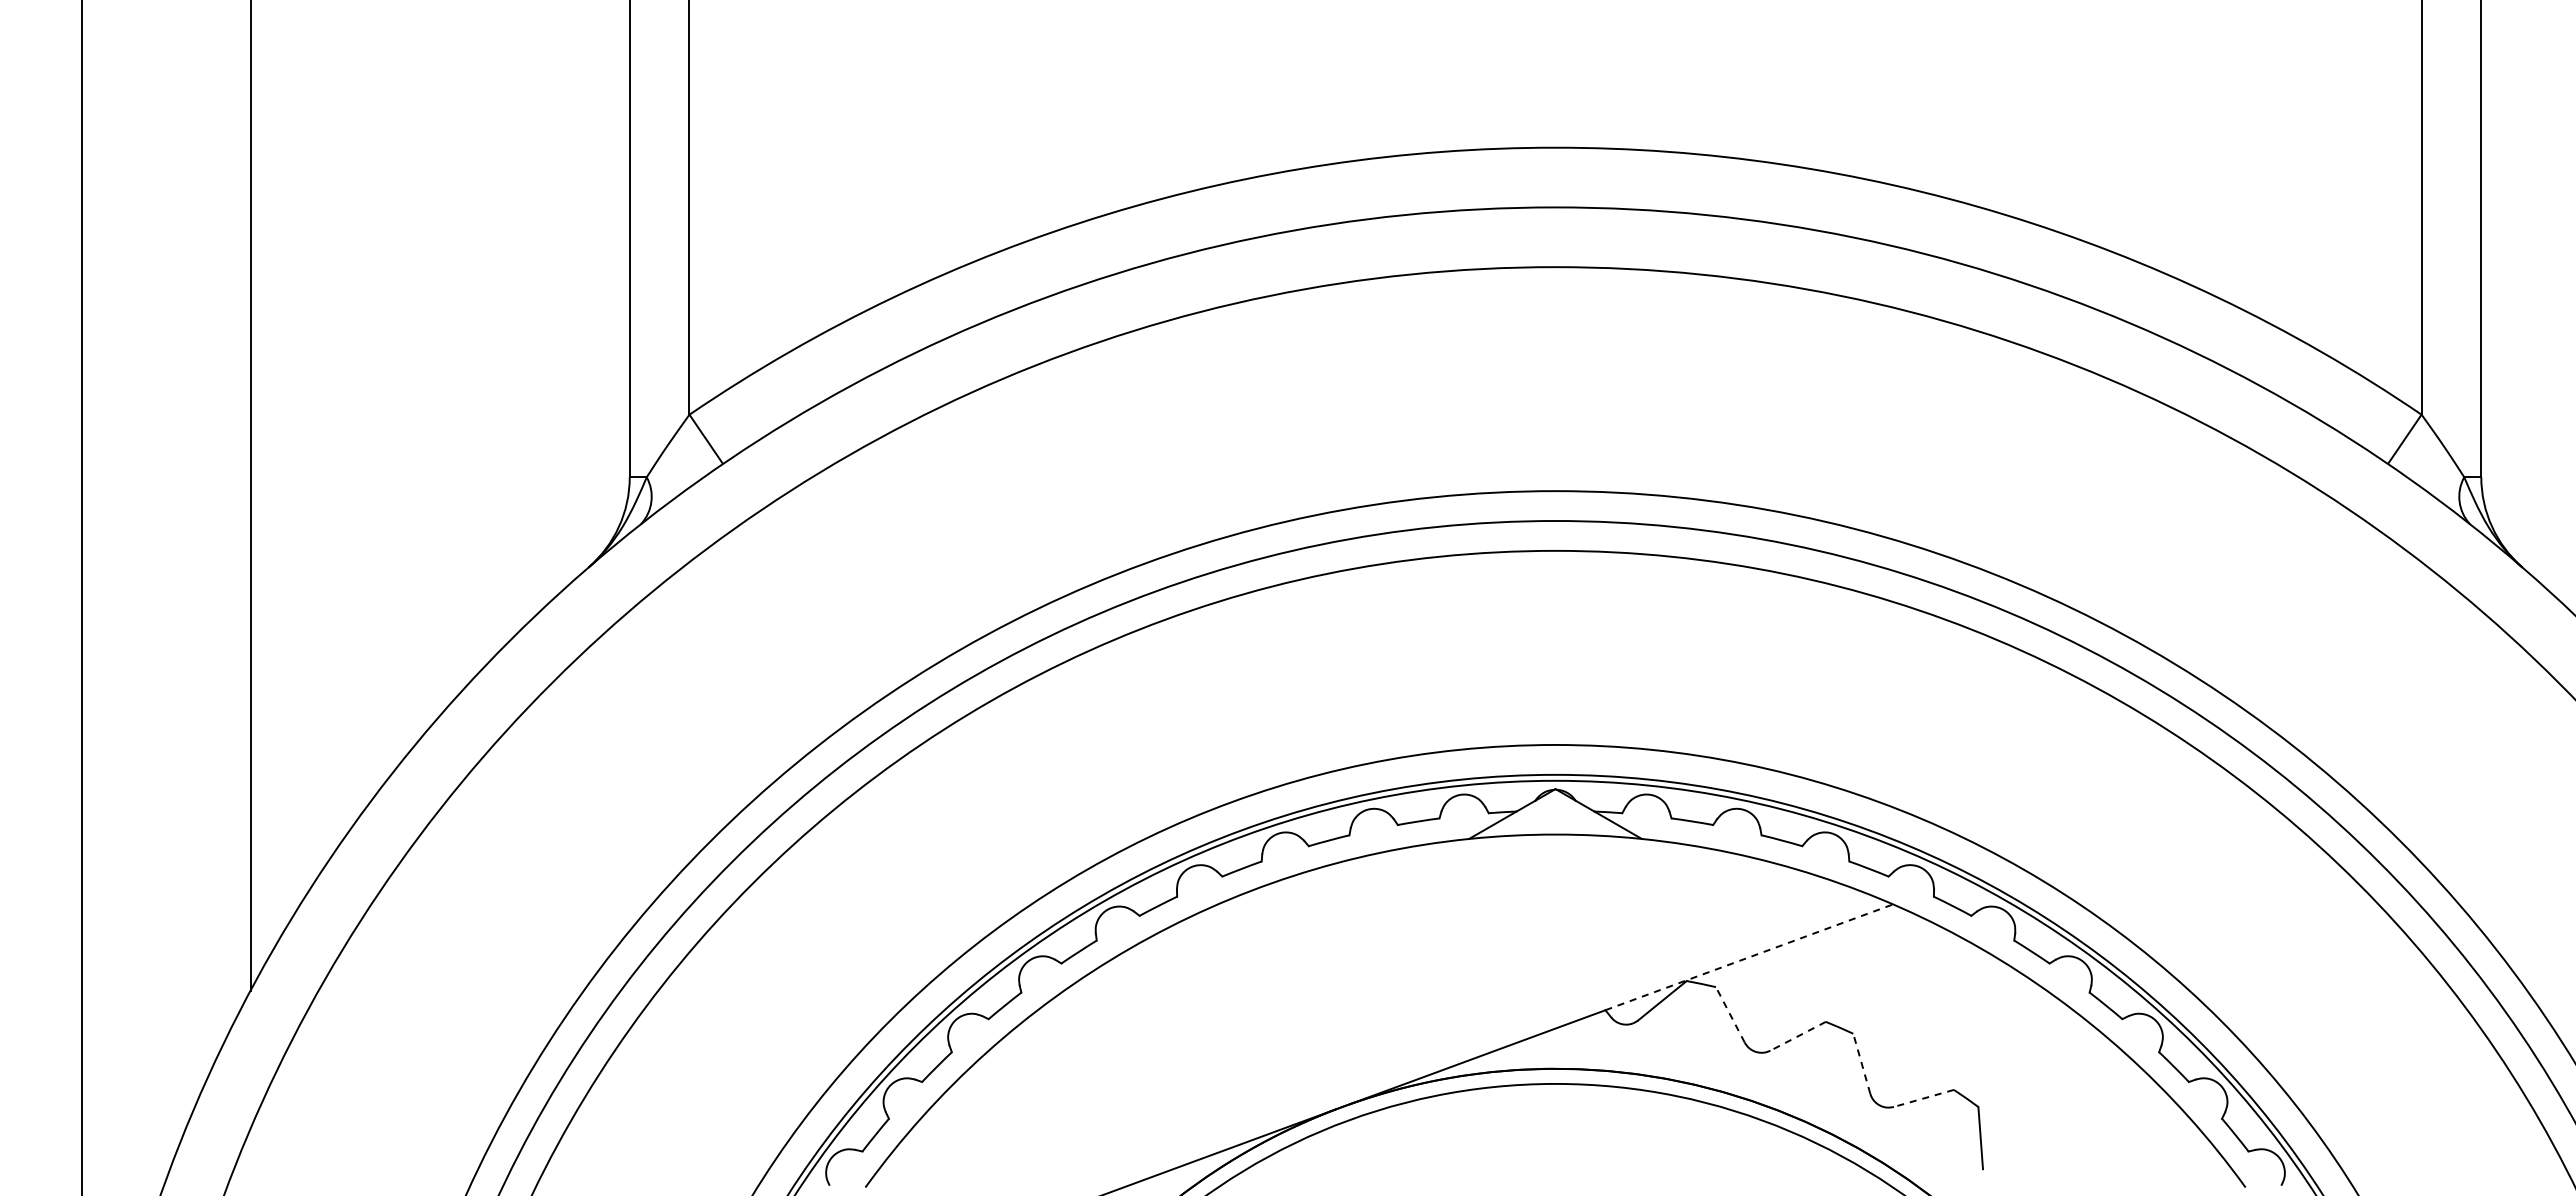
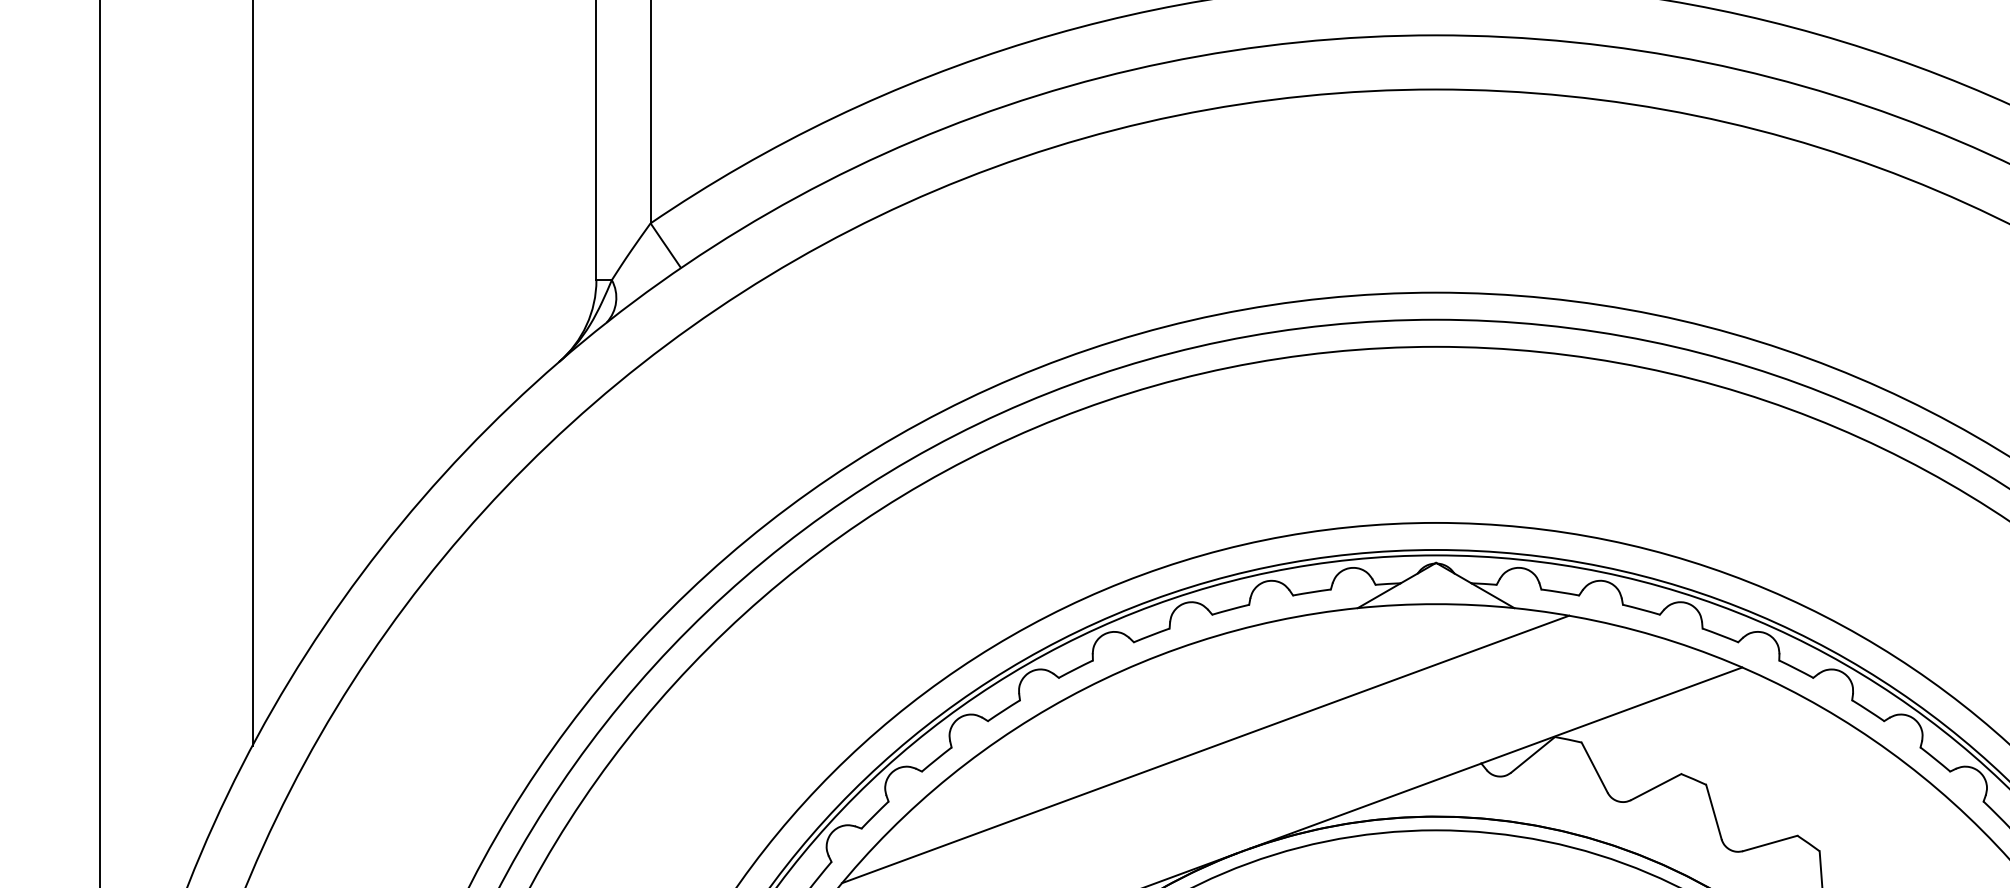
line: (1749, 957) -> (1612, 715), dashed -> solid
line: (1301, 994) -> (1205, 749), added
line: (1730, 1014) -> (1594, 767), dashed -> solid
line: (1797, 1036) -> (1655, 787), dashed -> solid
line: (1861, 1063) -> (1713, 811), dashed -> solid
line: (1923, 1098) -> (1769, 843), dashed -> solid

